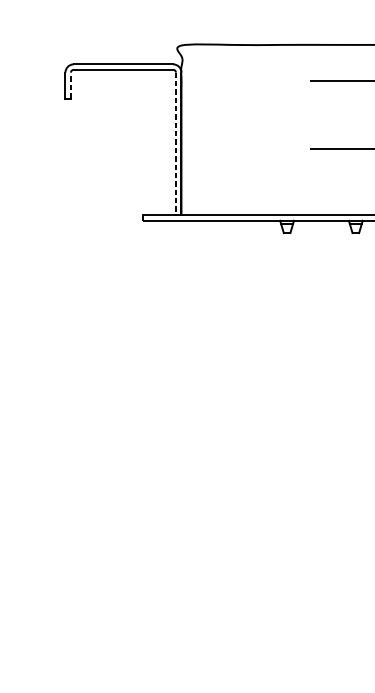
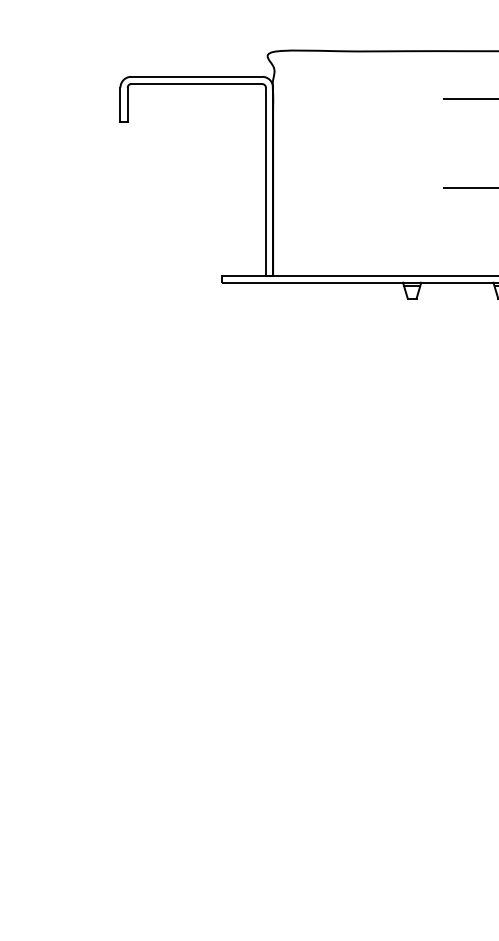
line: (70, 85) -> (127, 104), dashed -> solid
line: (175, 143) -> (265, 181), dashed -> solid

